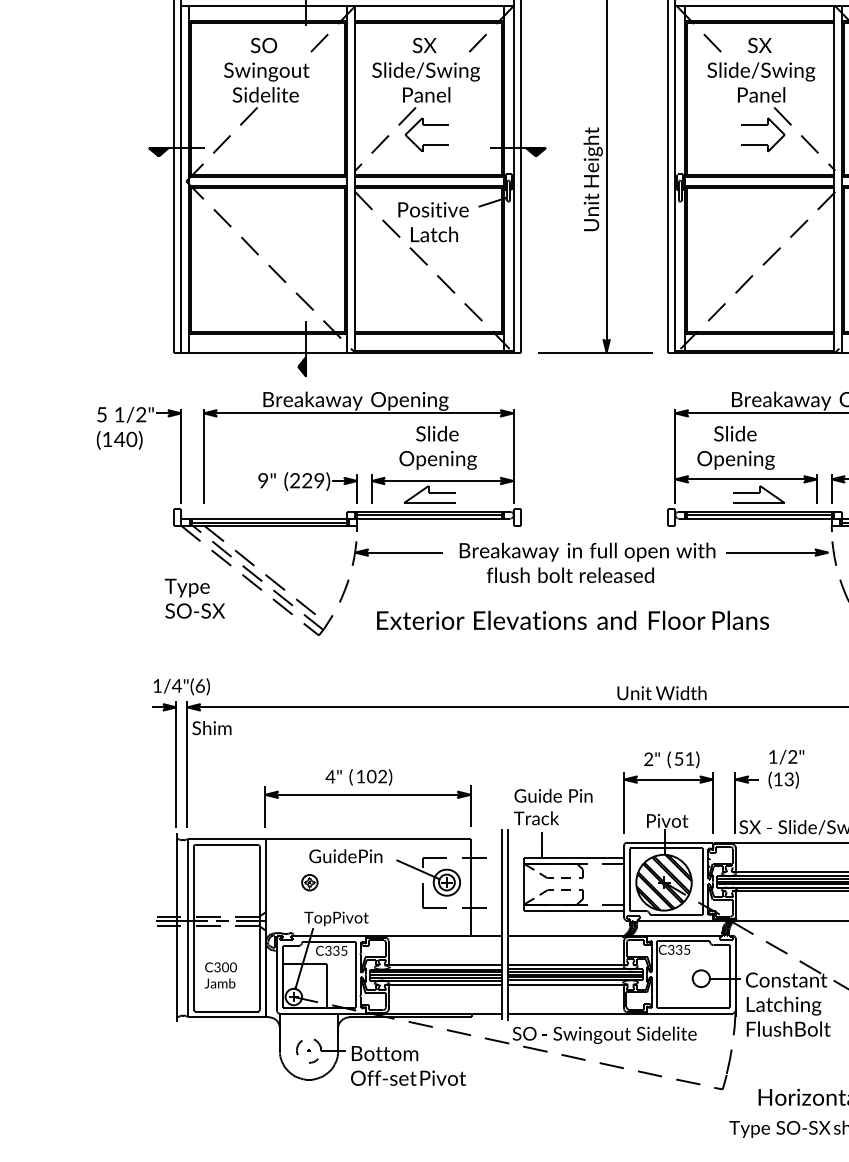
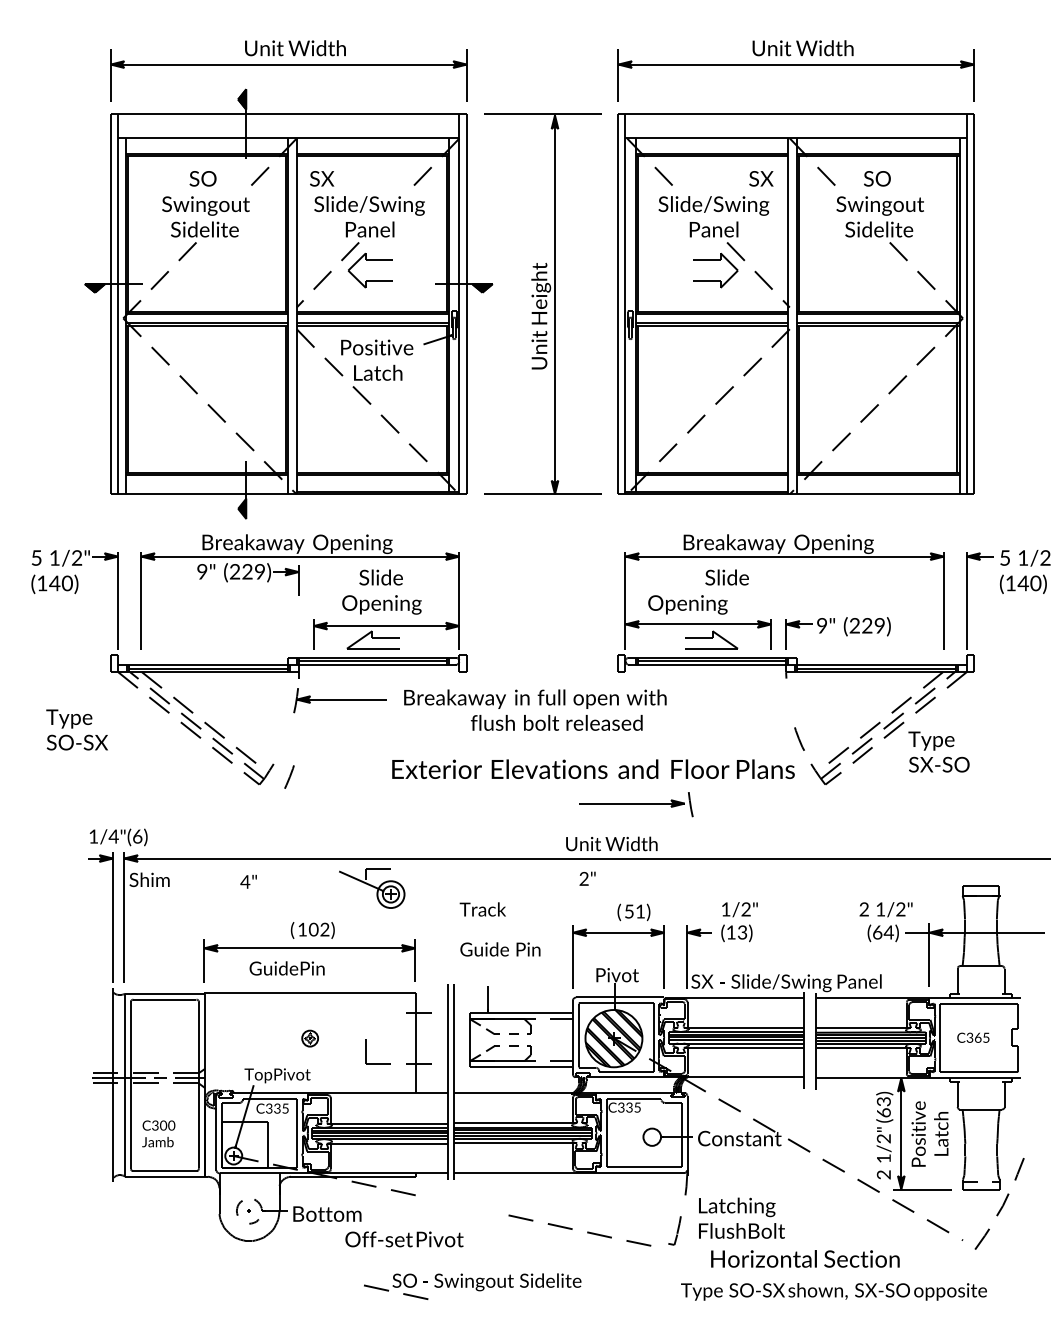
text: (425, 45) -> (322, 178), moved
text: (760, 45) -> (761, 178), moved
text: (734, 433) -> (726, 577), moved
part: (308, 488) -> (248, 579), moved
part: (781, 553) -> (636, 804), moved
text: (570, 574) -> (556, 722), moved
line: (344, 590) -> (289, 776), moved
text: (194, 598) -> (76, 729), moved
text: (573, 619) -> (593, 768), moved
text: (651, 758) -> (587, 878), moved
text: (333, 776) -> (248, 881), moved
text: (536, 818) -> (482, 909), moved
text: (345, 856) -> (286, 968), moved
part: (428, 876) -> (372, 888), moved
part: (309, 882) -> (309, 1038), moved
text: (788, 1015) -> (741, 1217), moved
part: (590, 1039) -> (472, 1286), moved
part: (723, 1069) -> (674, 1230), size x0.7
text: (408, 1078) -> (404, 1239), moved

